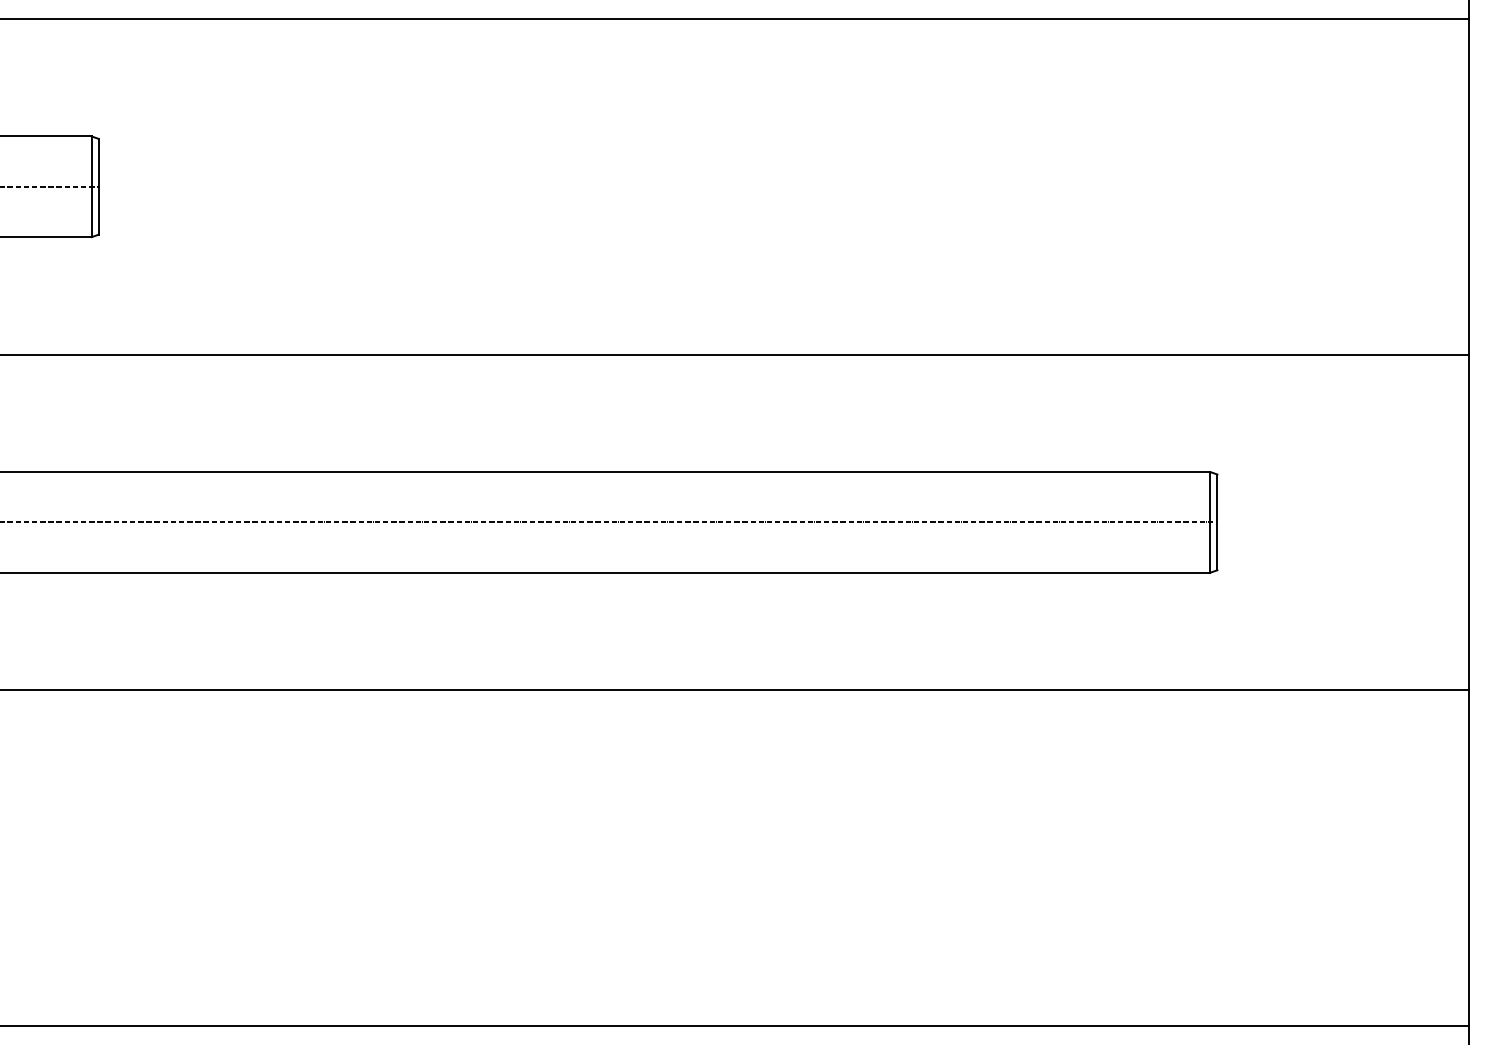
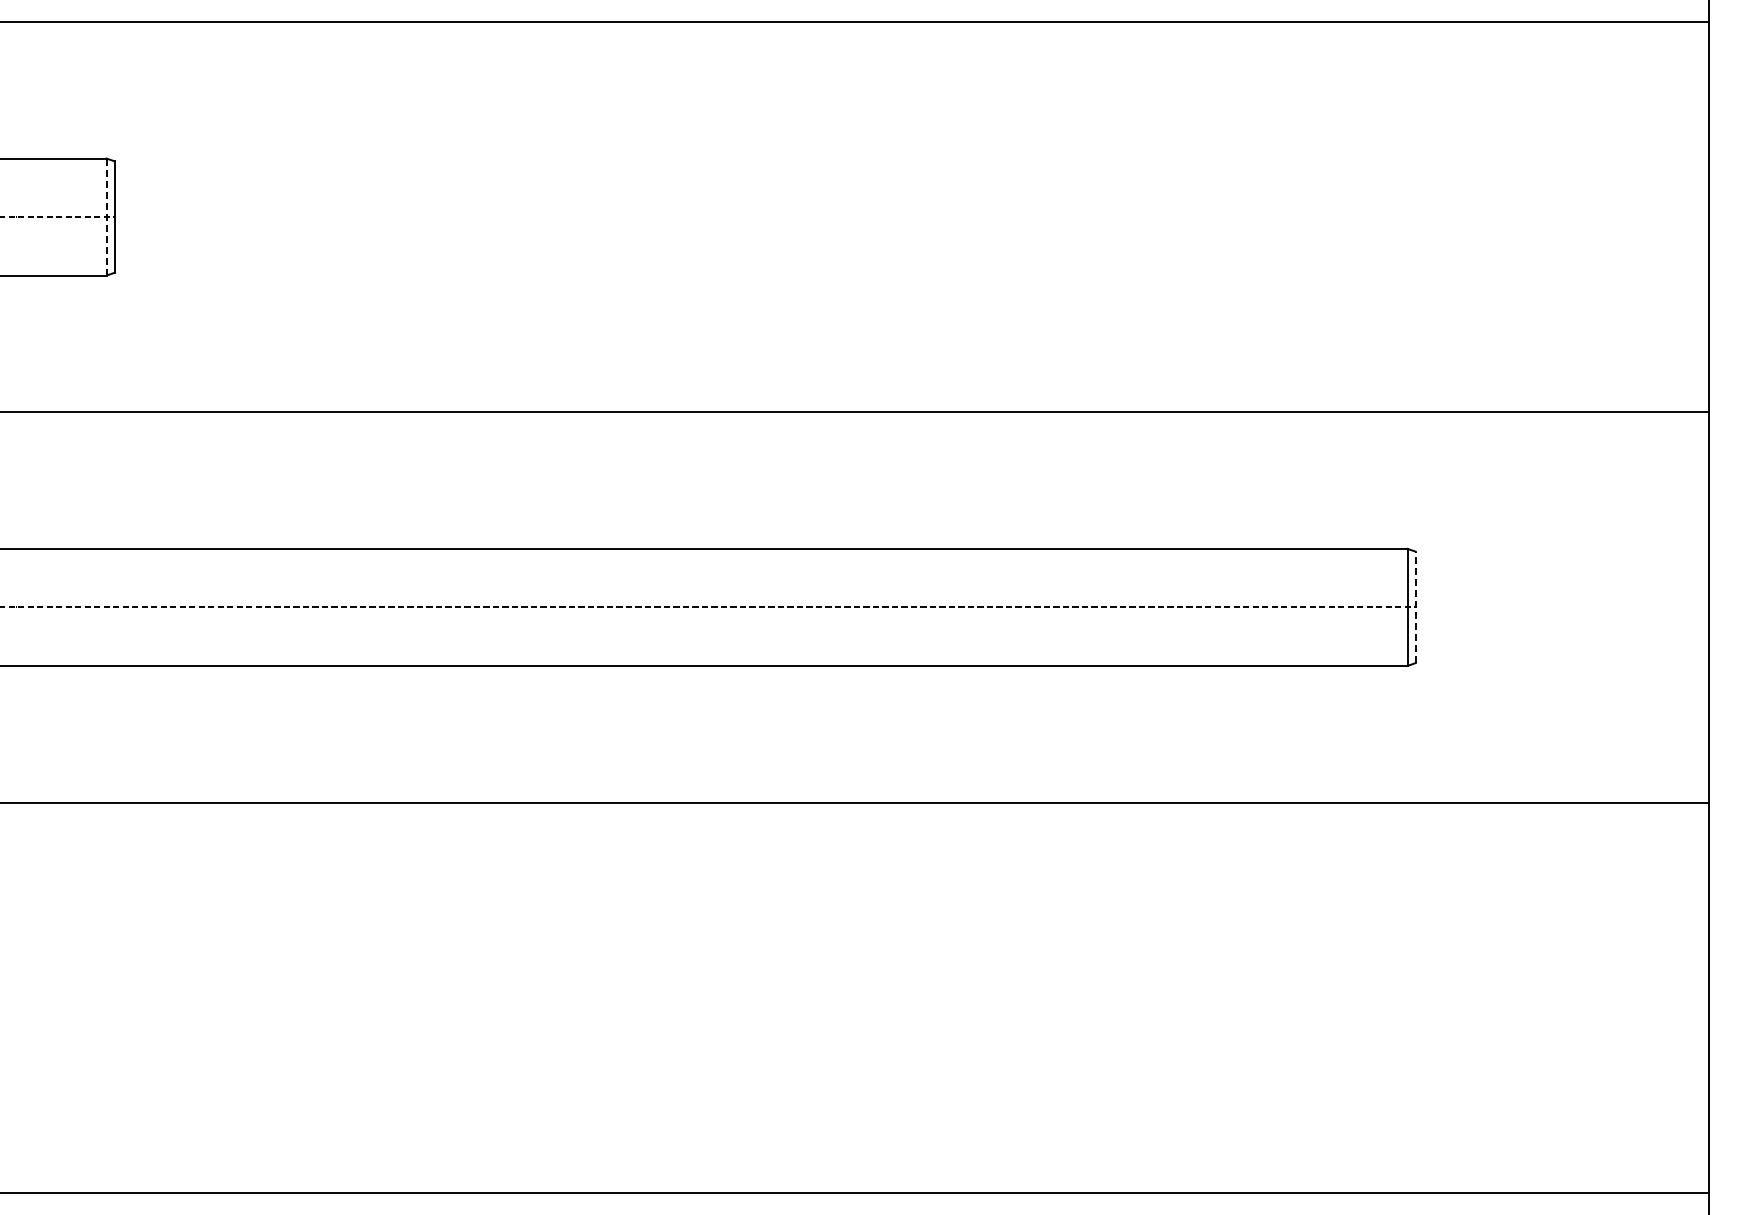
line: (91, 187) -> (106, 217), solid -> dashed
line: (1217, 522) -> (1415, 607), solid -> dashed

